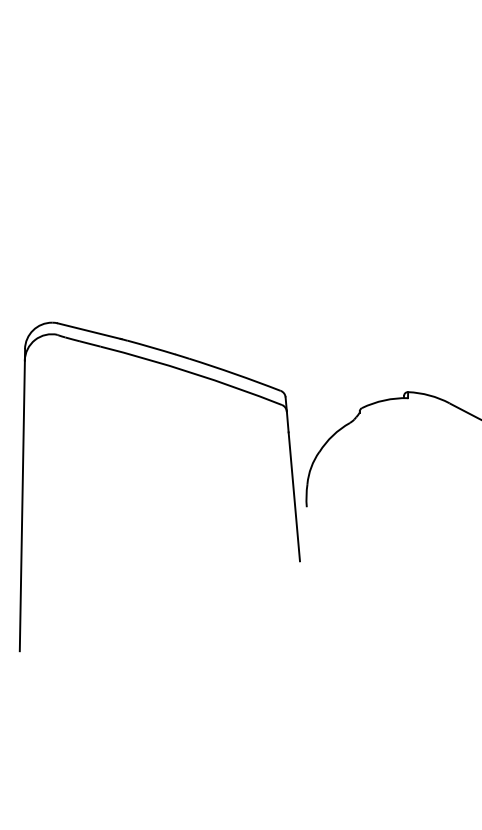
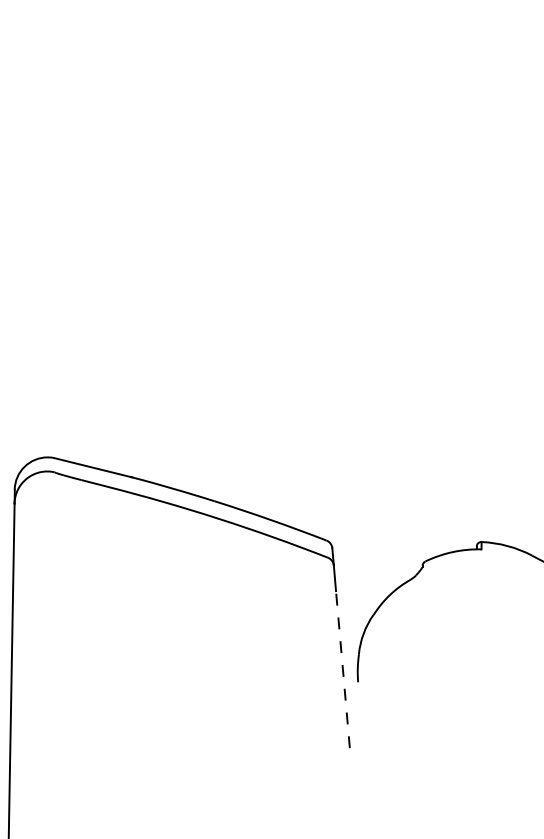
line: (294, 496) -> (343, 669), solid -> dashed

